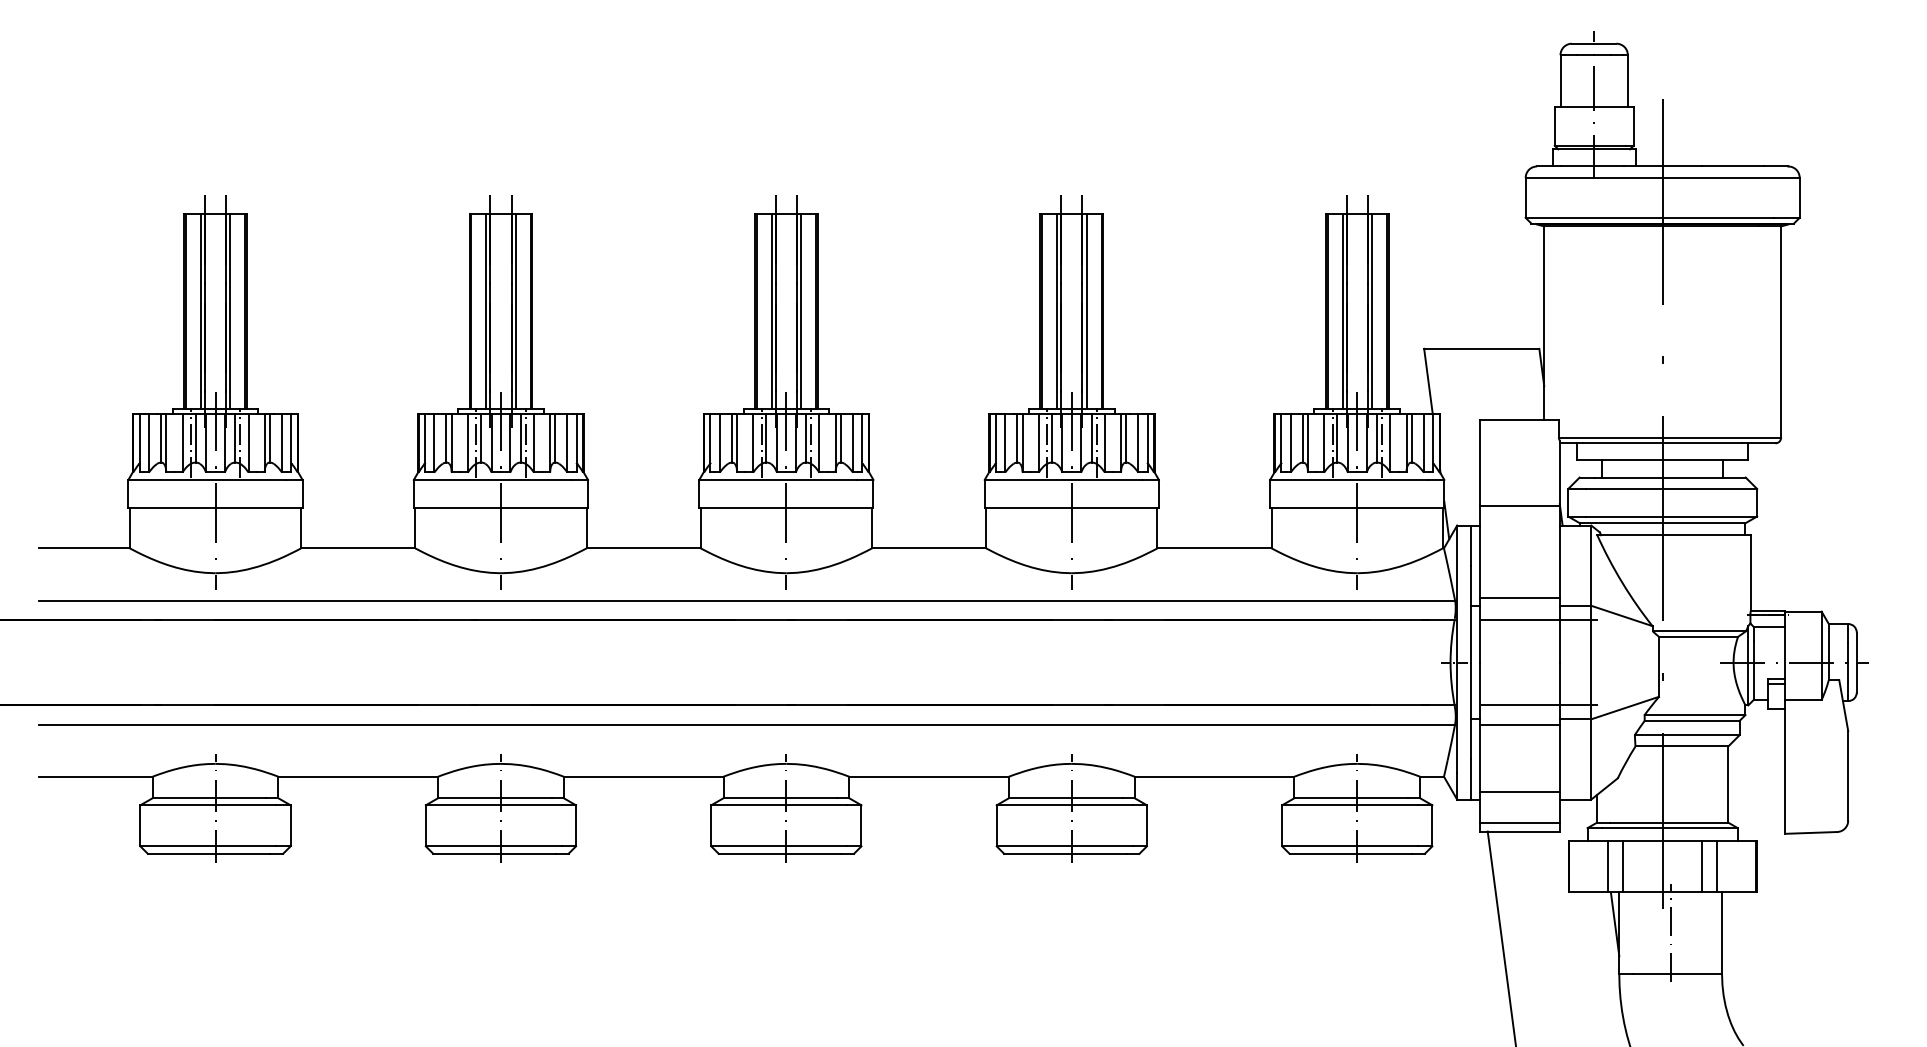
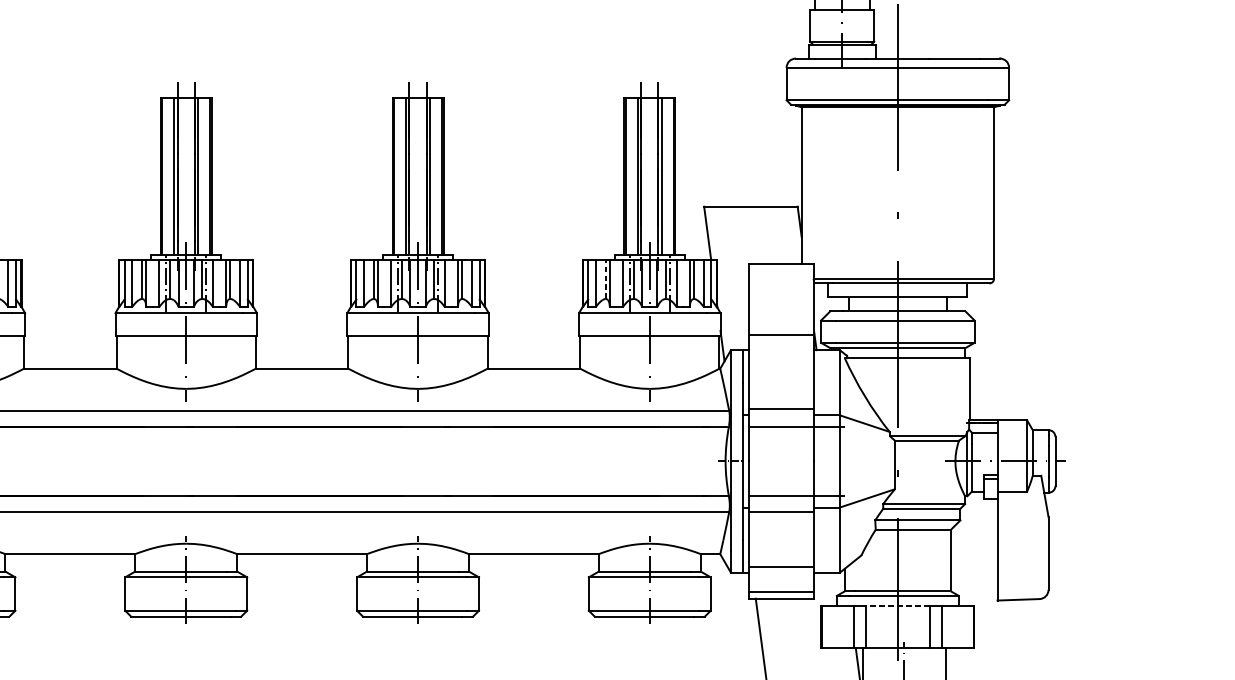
line: (1302, 437) -> (605, 278), solid -> dashed
line: (1662, 841) -> (897, 606), solid -> dashed

